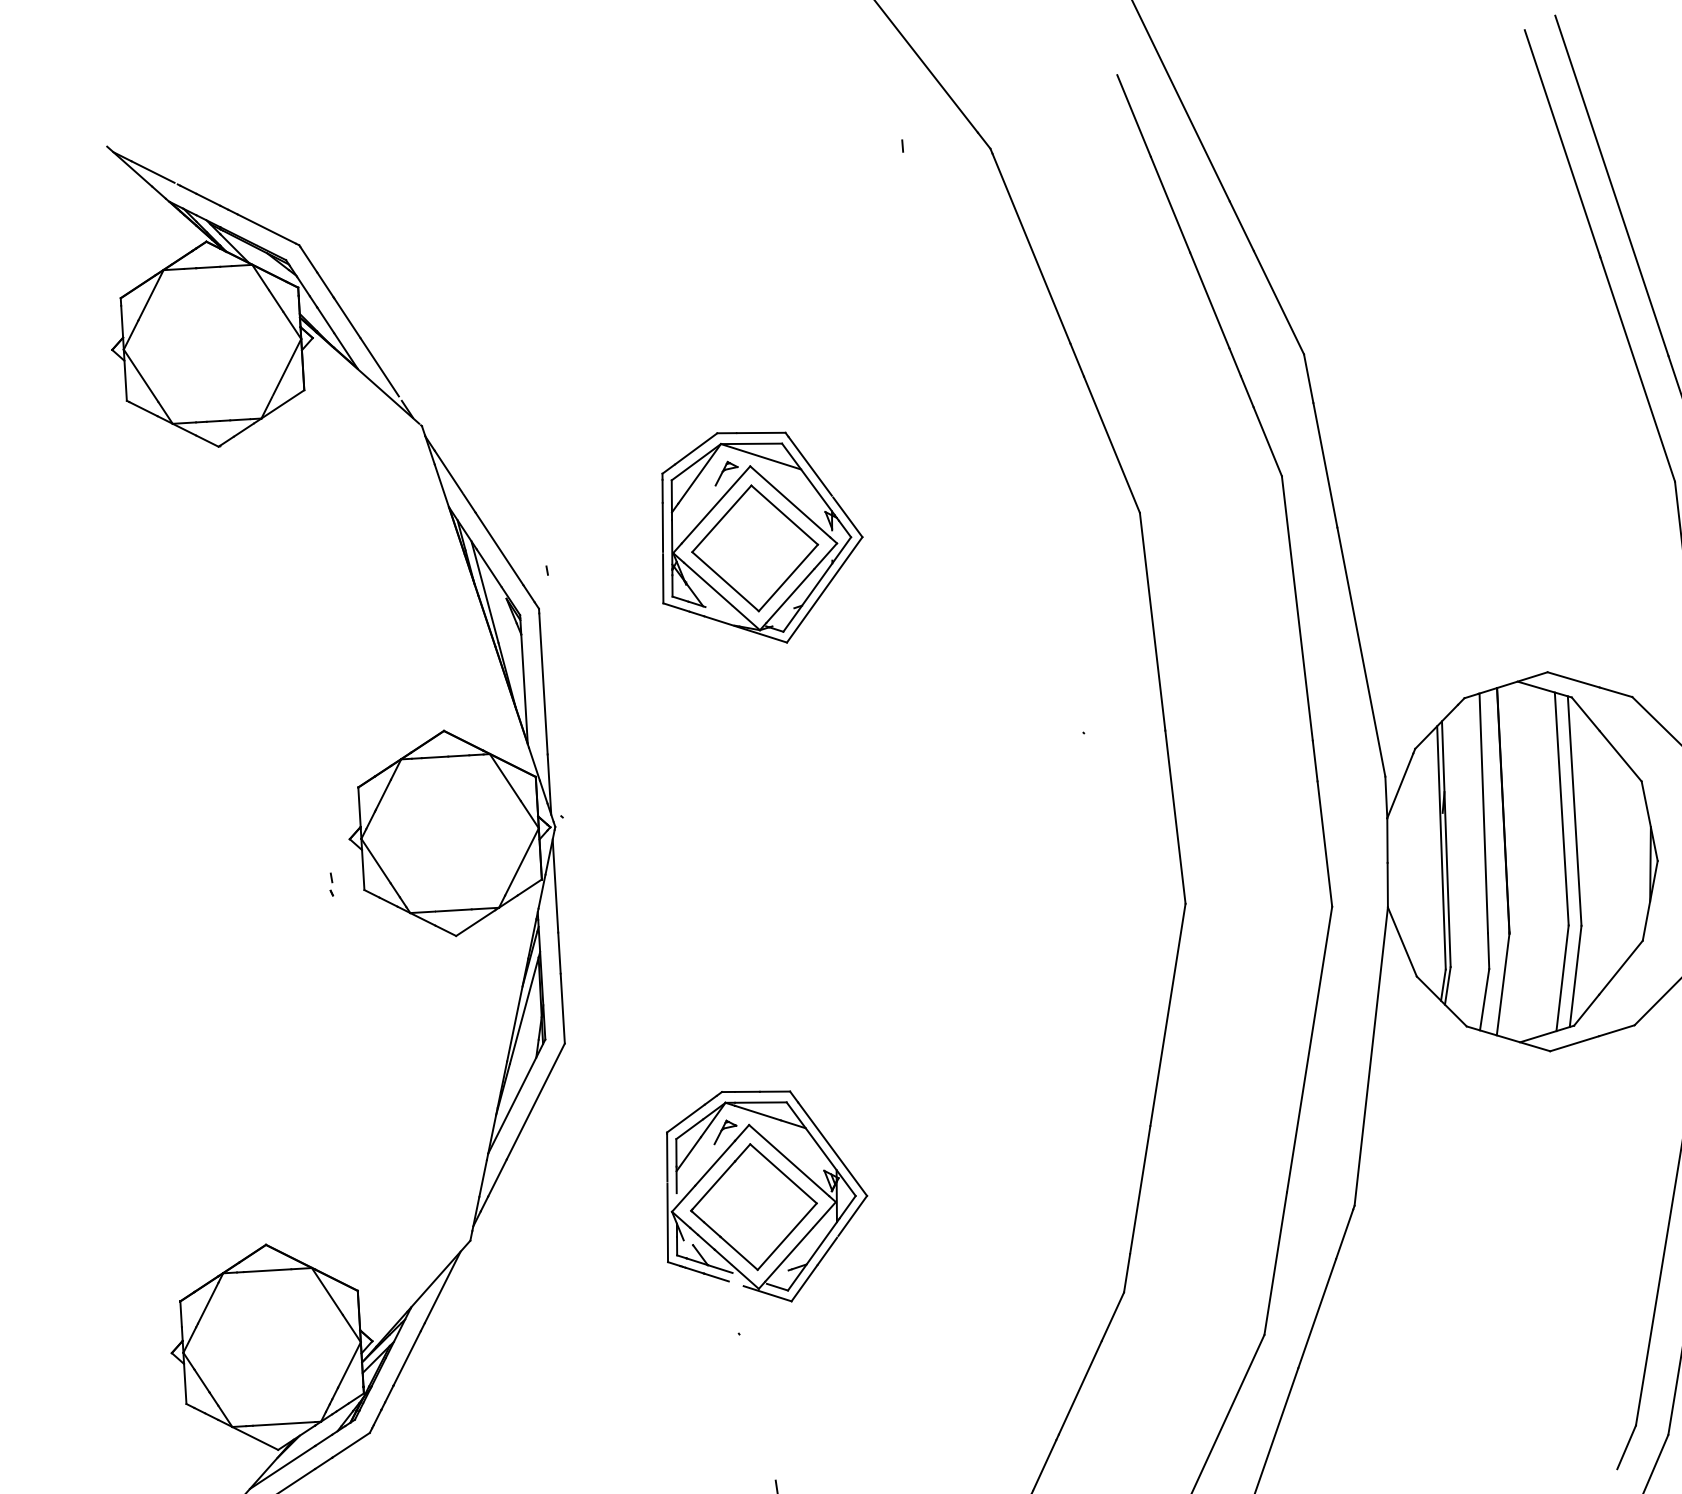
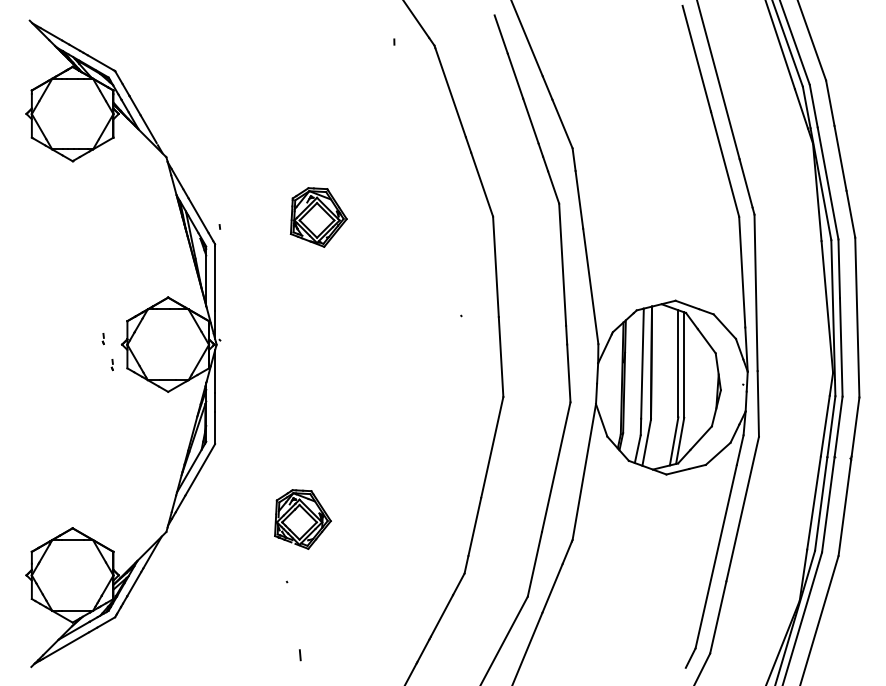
part: (760, 537) -> (318, 217), size x0.6
part: (306, 830) -> (102, 339), added
part: (764, 1196) -> (302, 519), size x0.6

